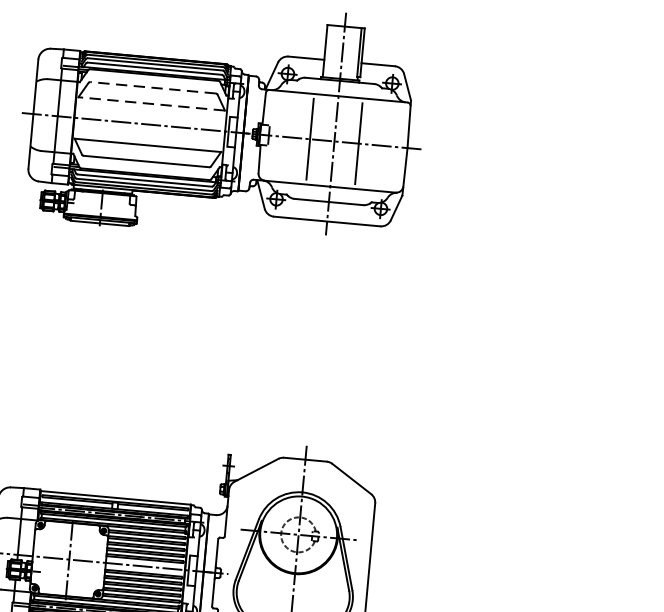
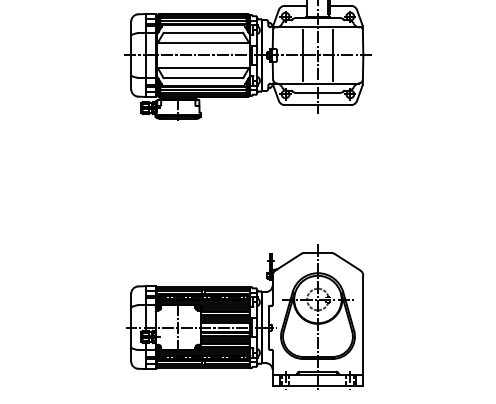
line: (153, 87) -> (203, 32), dashed -> solid
line: (150, 103) -> (202, 42), dashed -> solid

